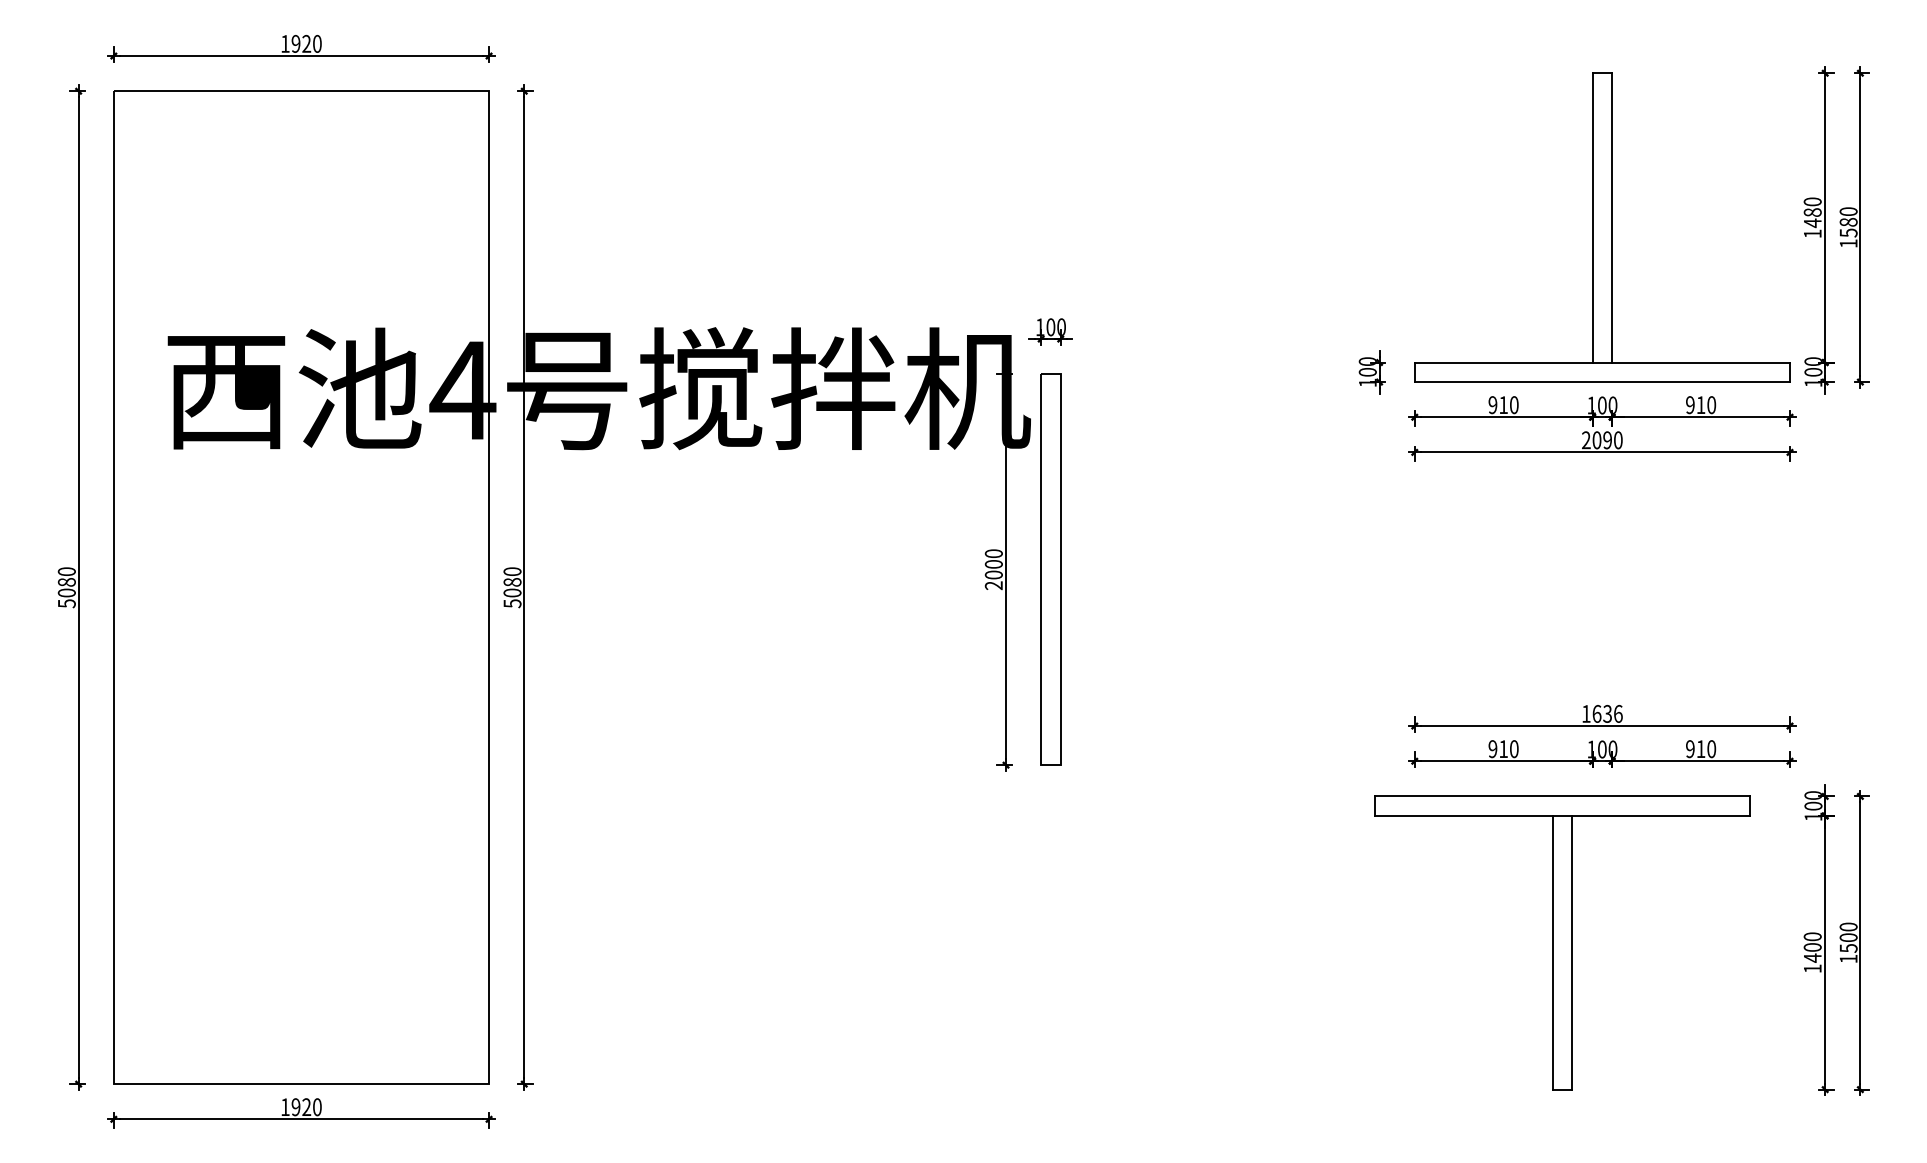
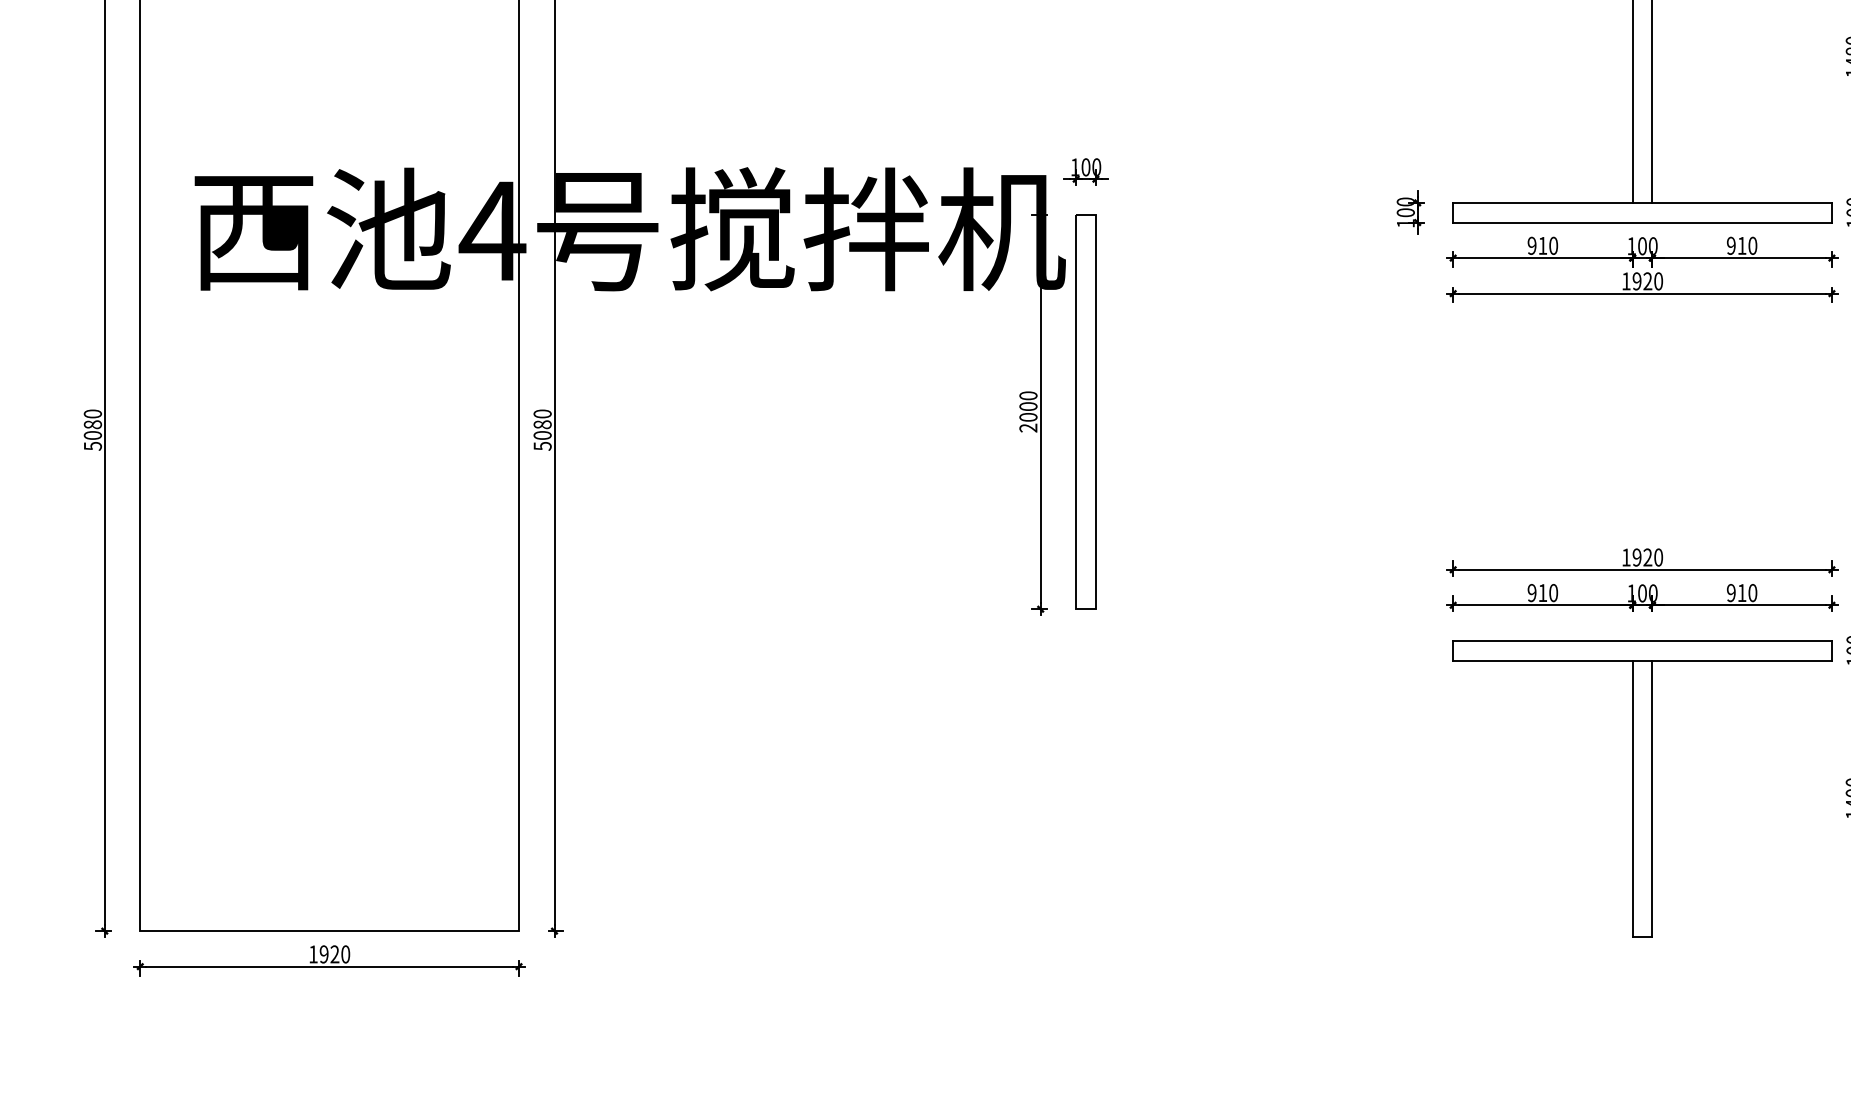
text: (1597, 440) -> (1637, 281), 2090 -> 1920
text: (1607, 713) -> (1647, 557), 1636 -> 1920
part: (1562, 942) -> (1642, 788), moved

